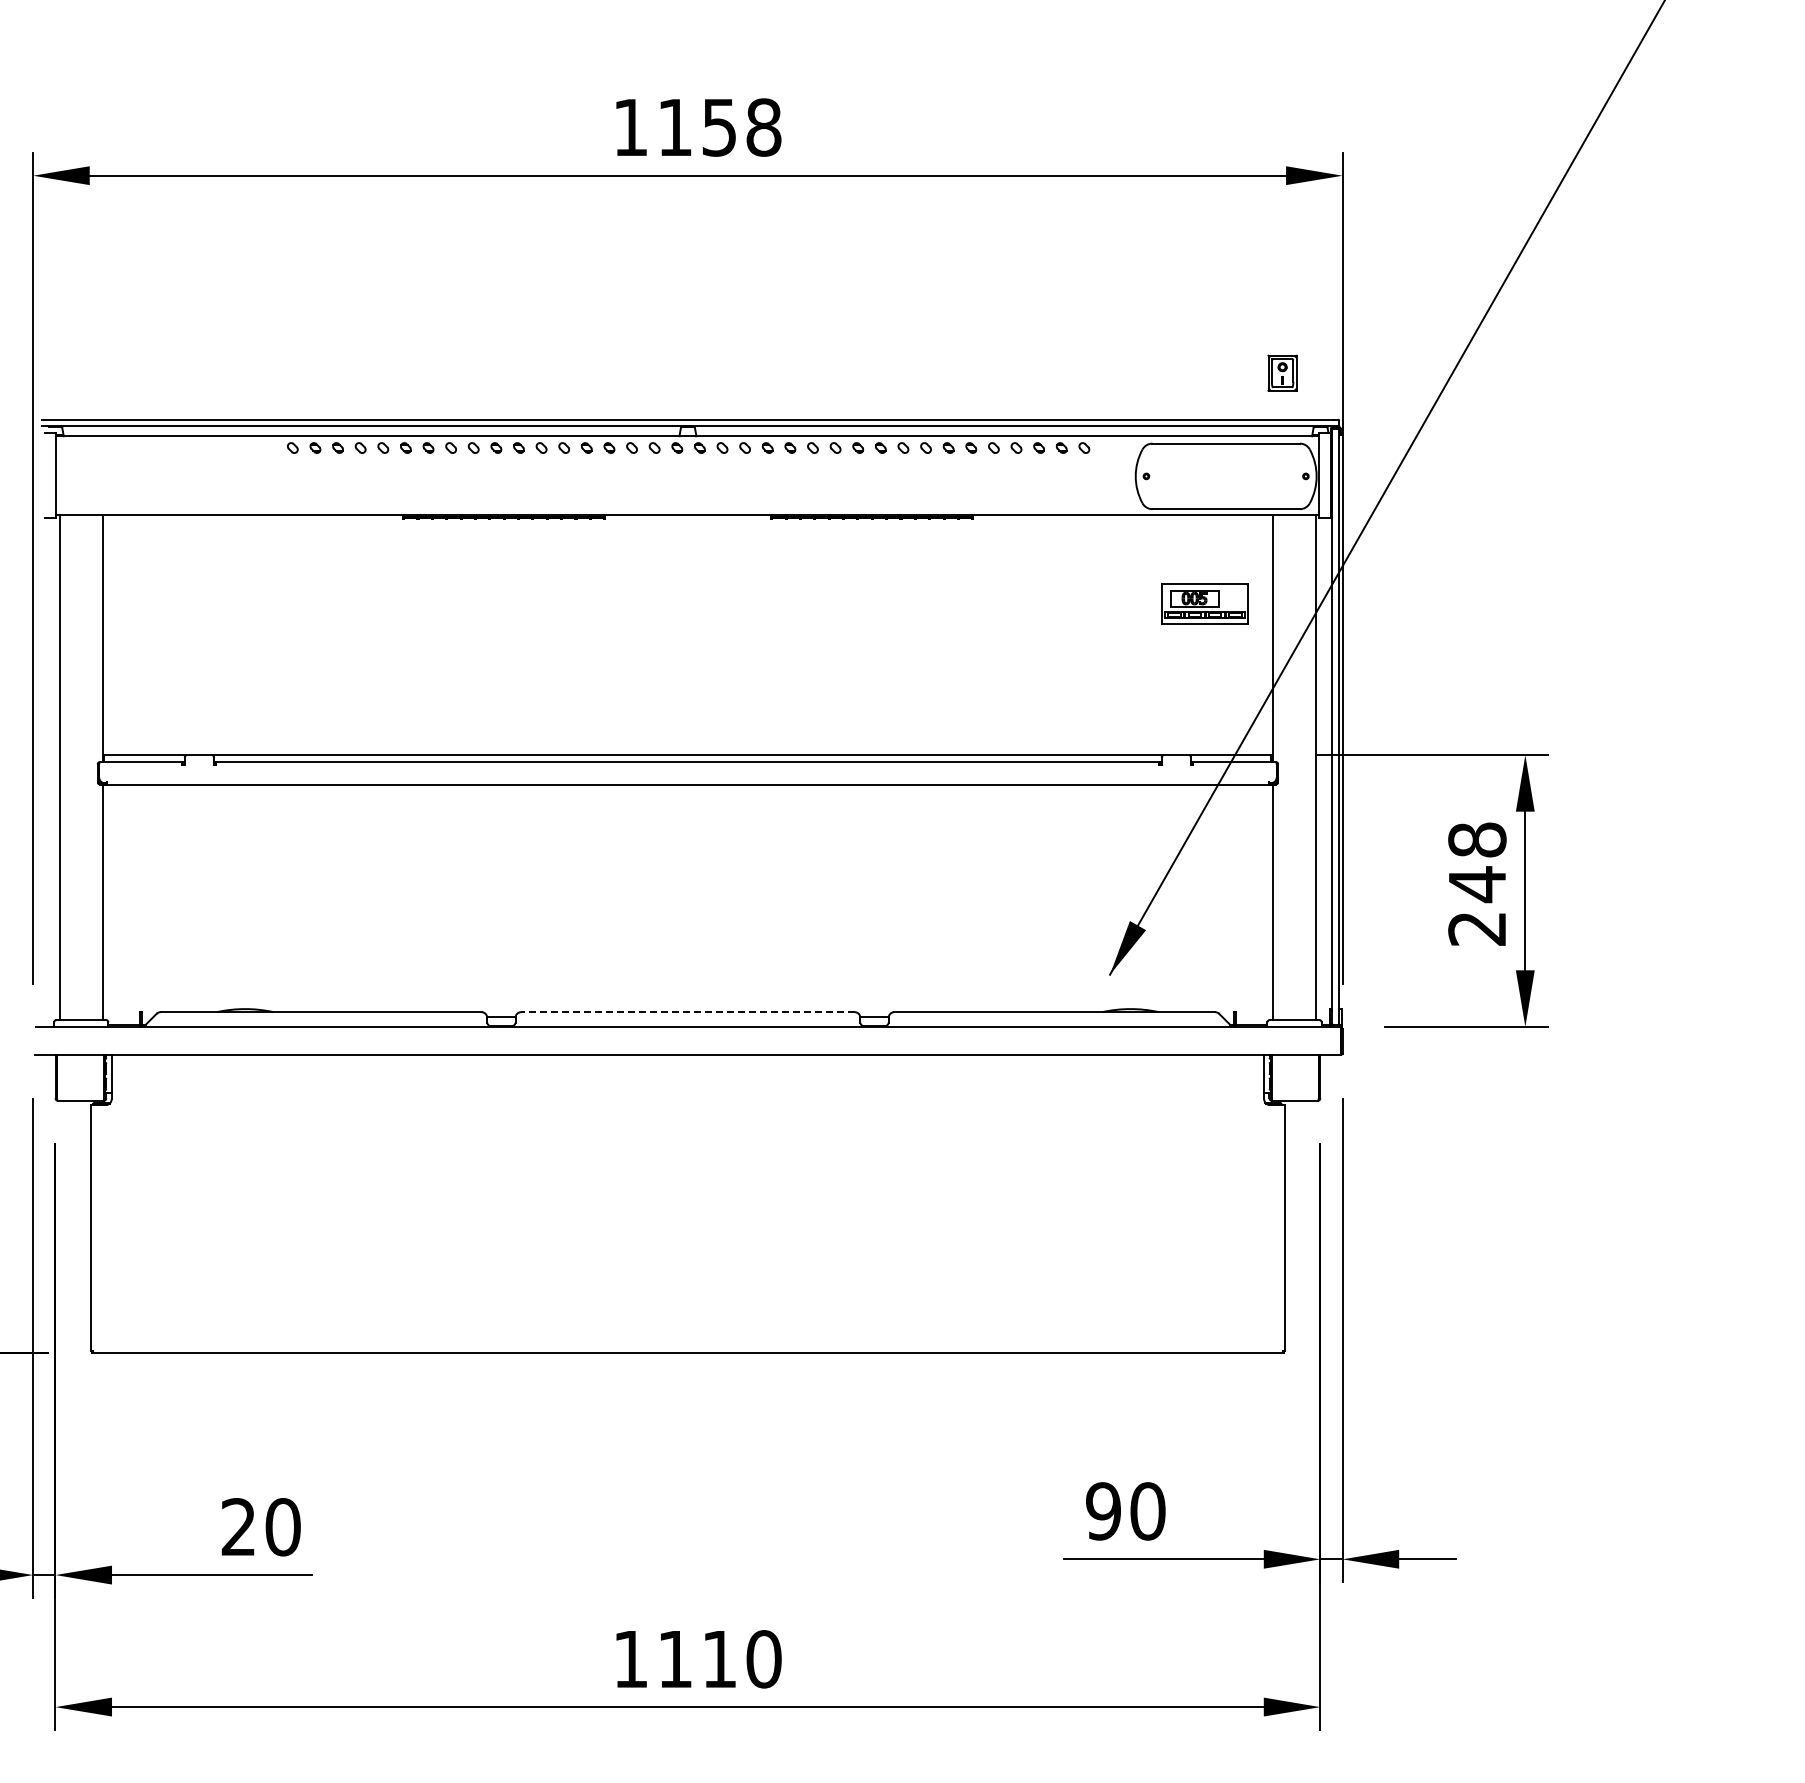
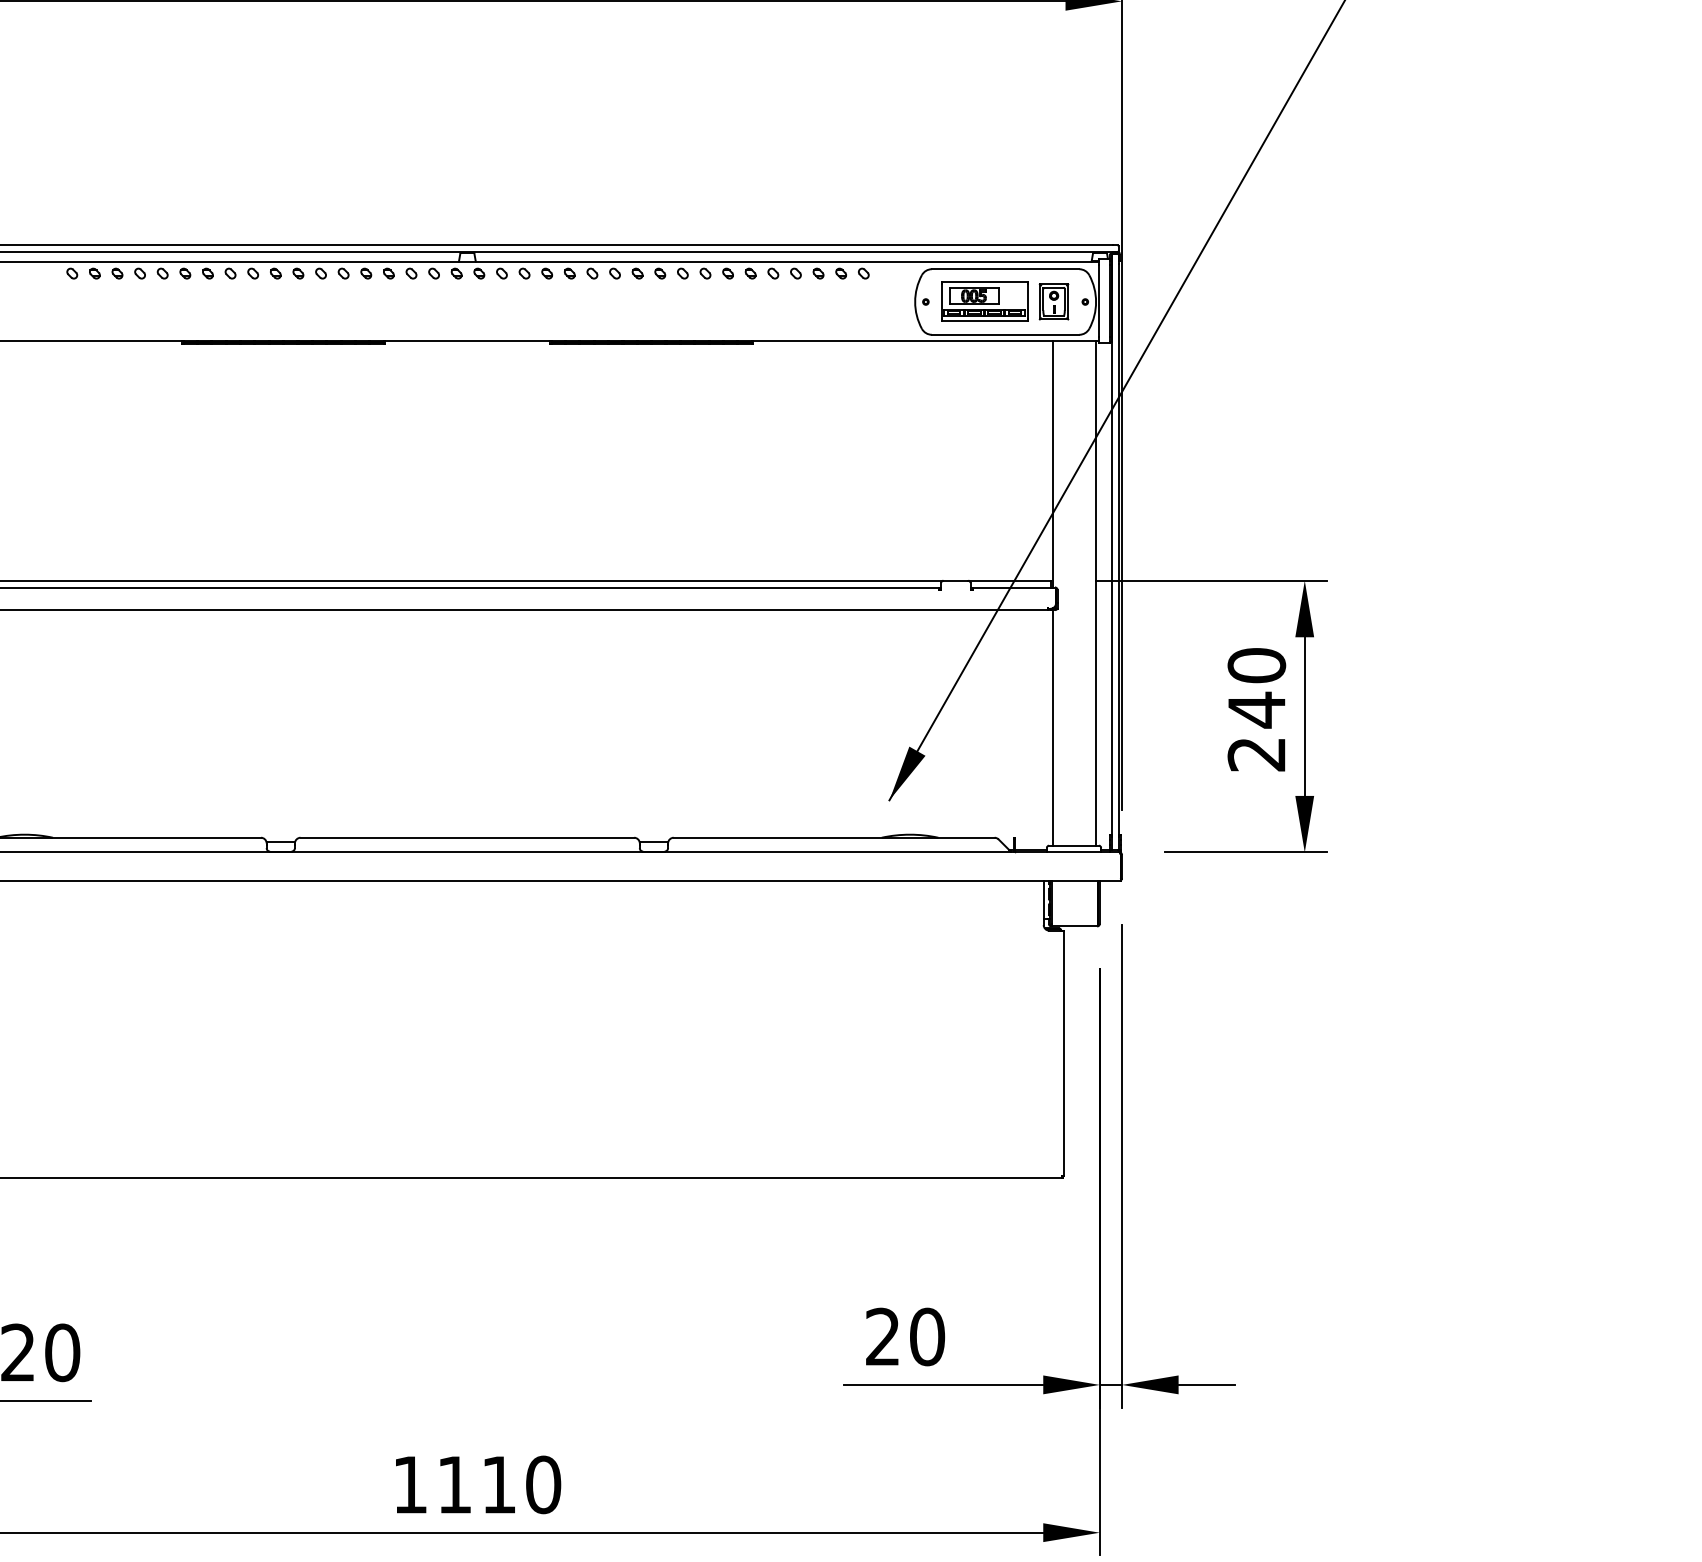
part: (1282, 372) -> (1053, 301), moved
part: (1204, 603) -> (983, 301), moved
text: (1477, 839) -> (1256, 665), 248 -> 240
line: (687, 1012) -> (466, 838), dashed -> solid
text: (1103, 1511) -> (882, 1337), 90 -> 20

